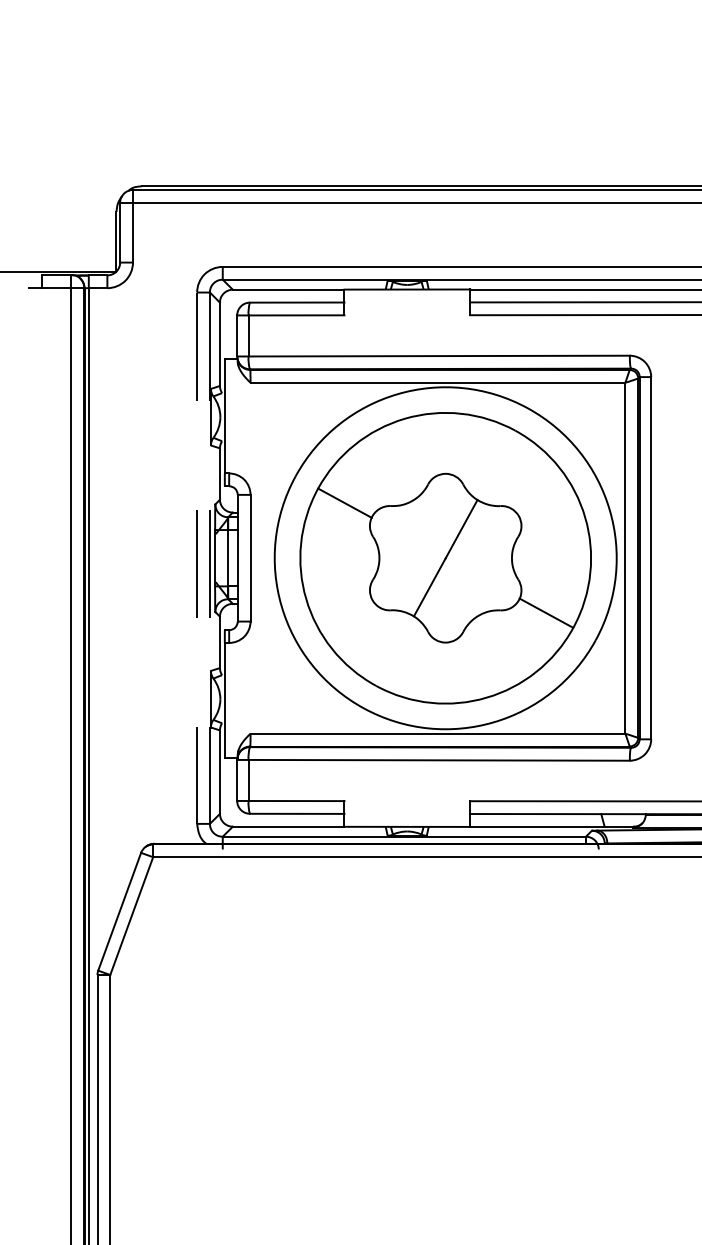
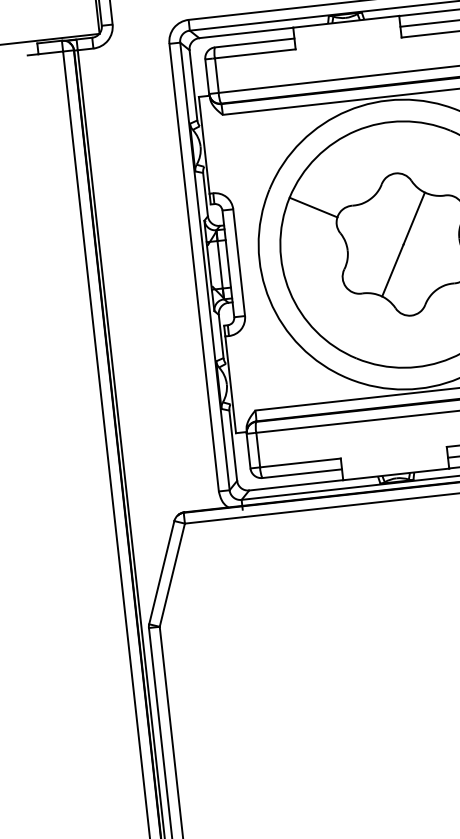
line: (197, 558) -> (194, 267), dashed -> solid
line: (209, 558) -> (204, 266), dashed -> solid

